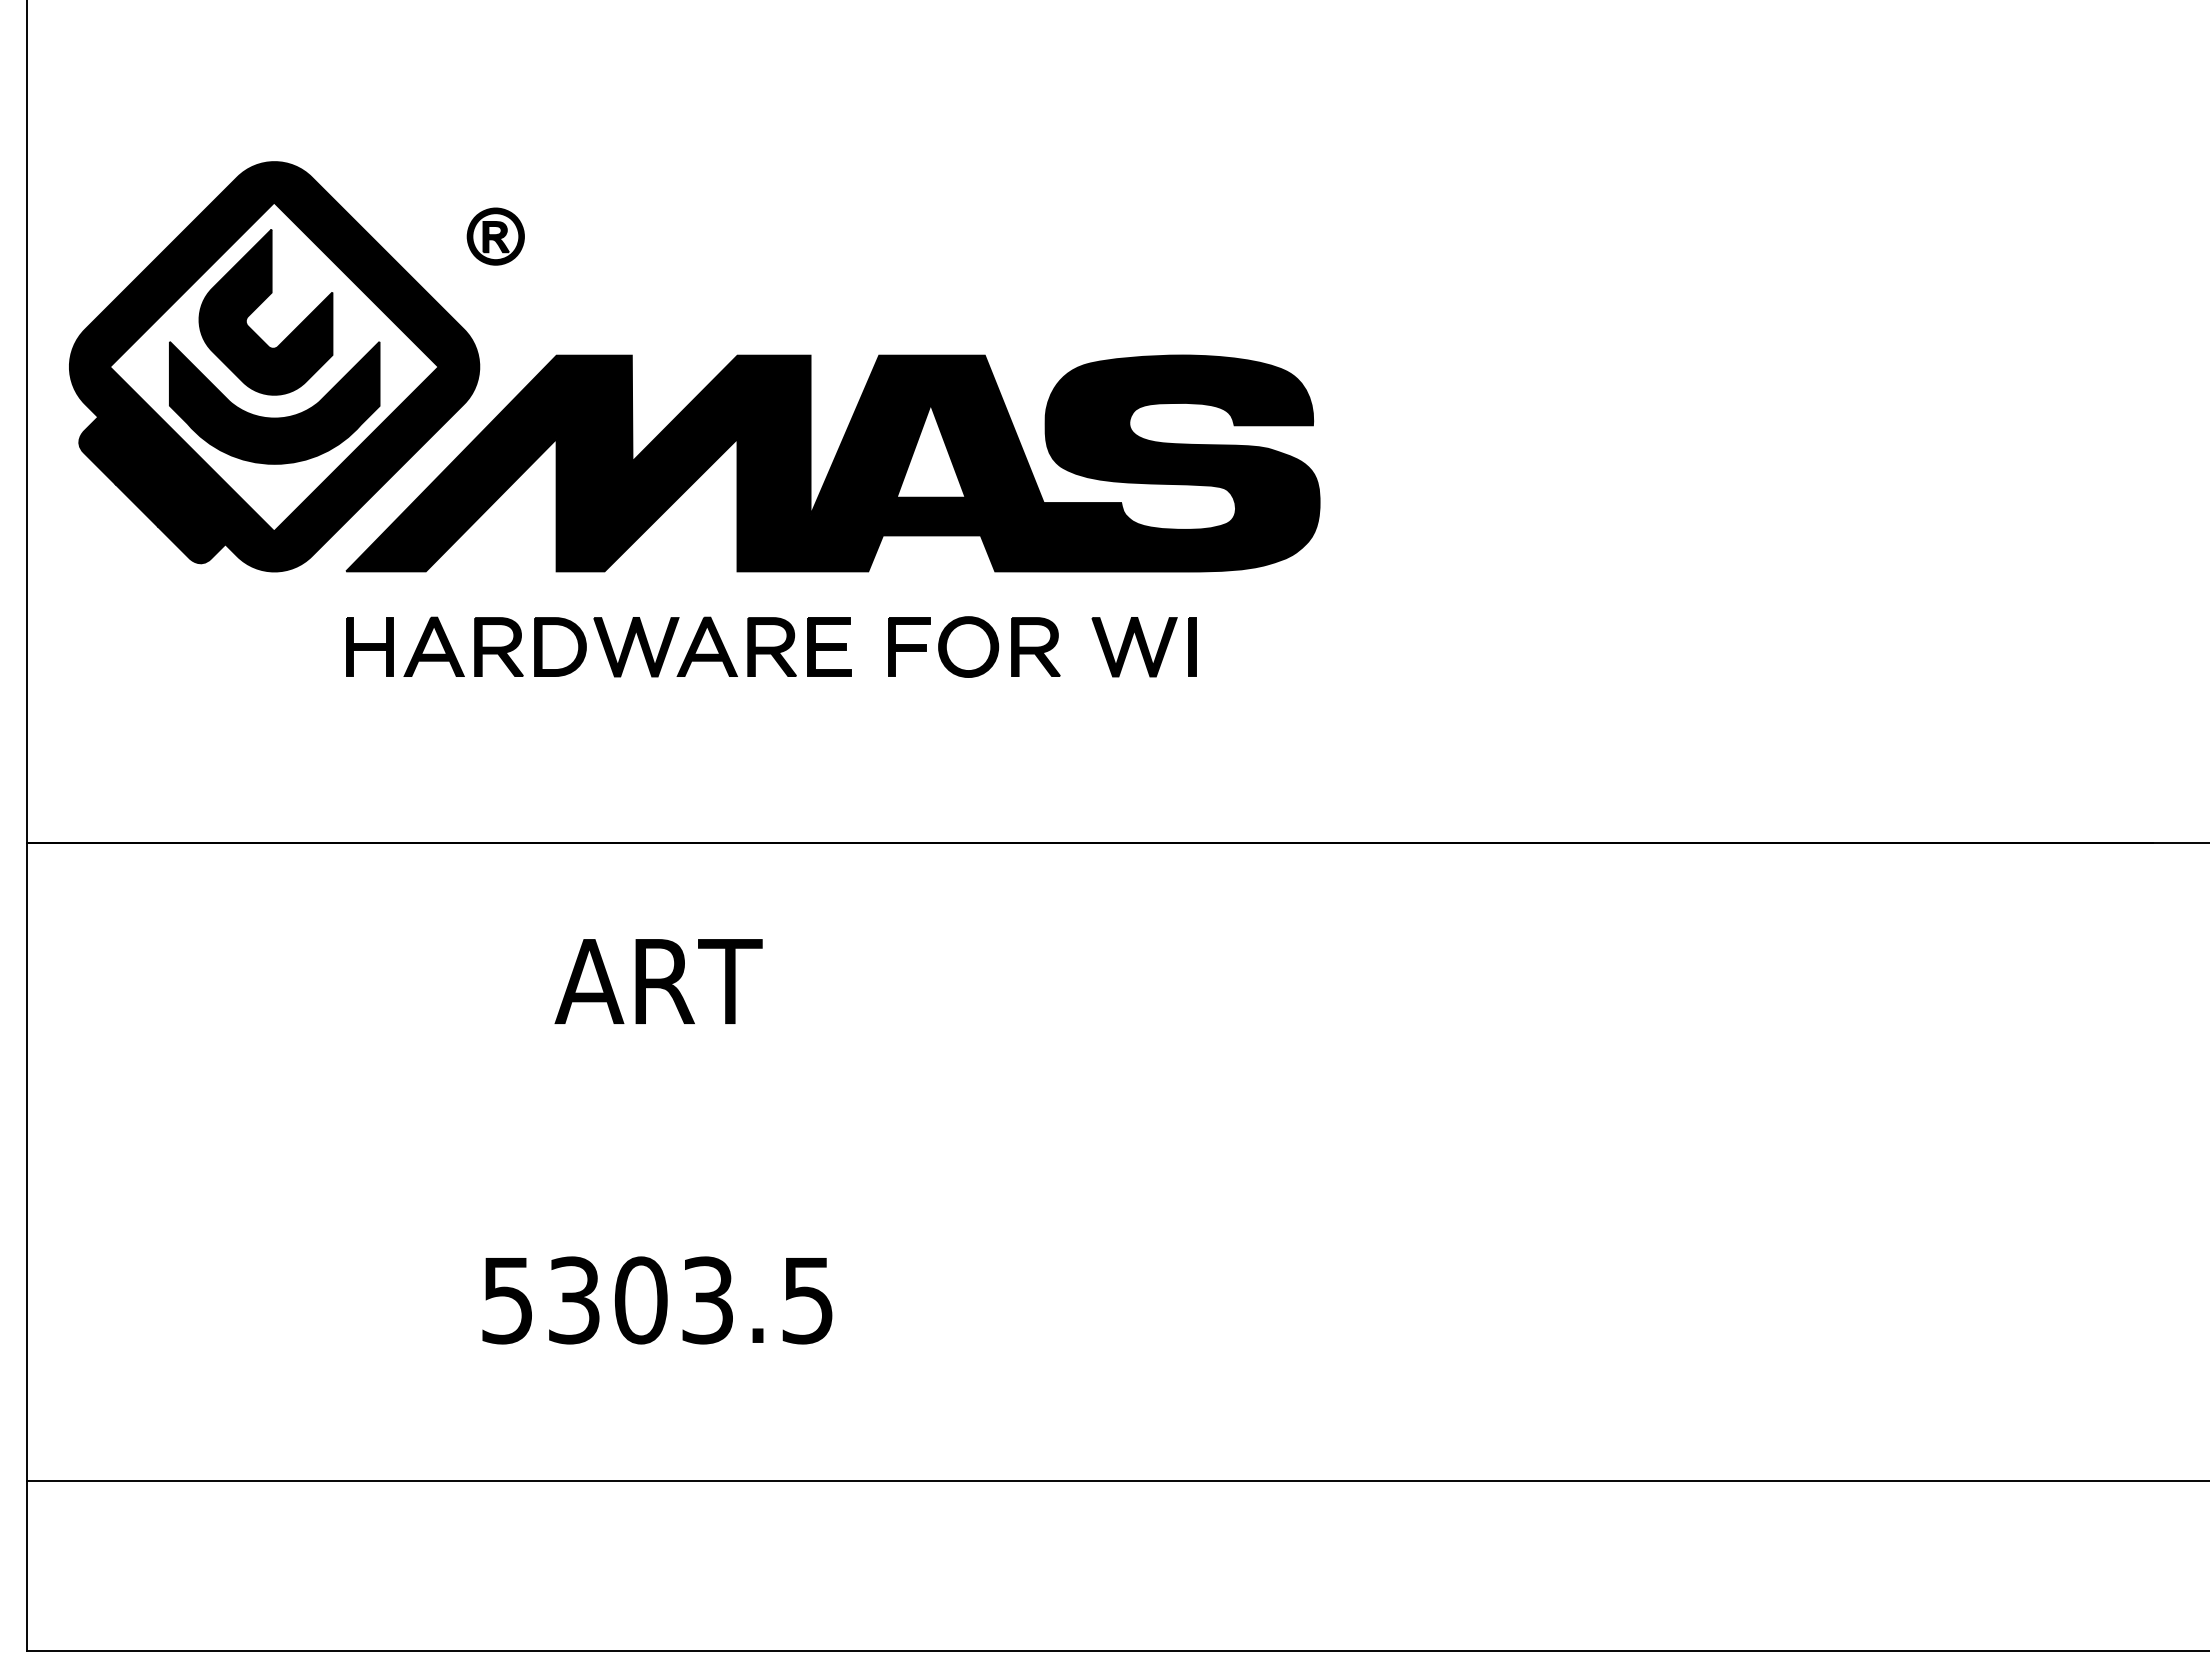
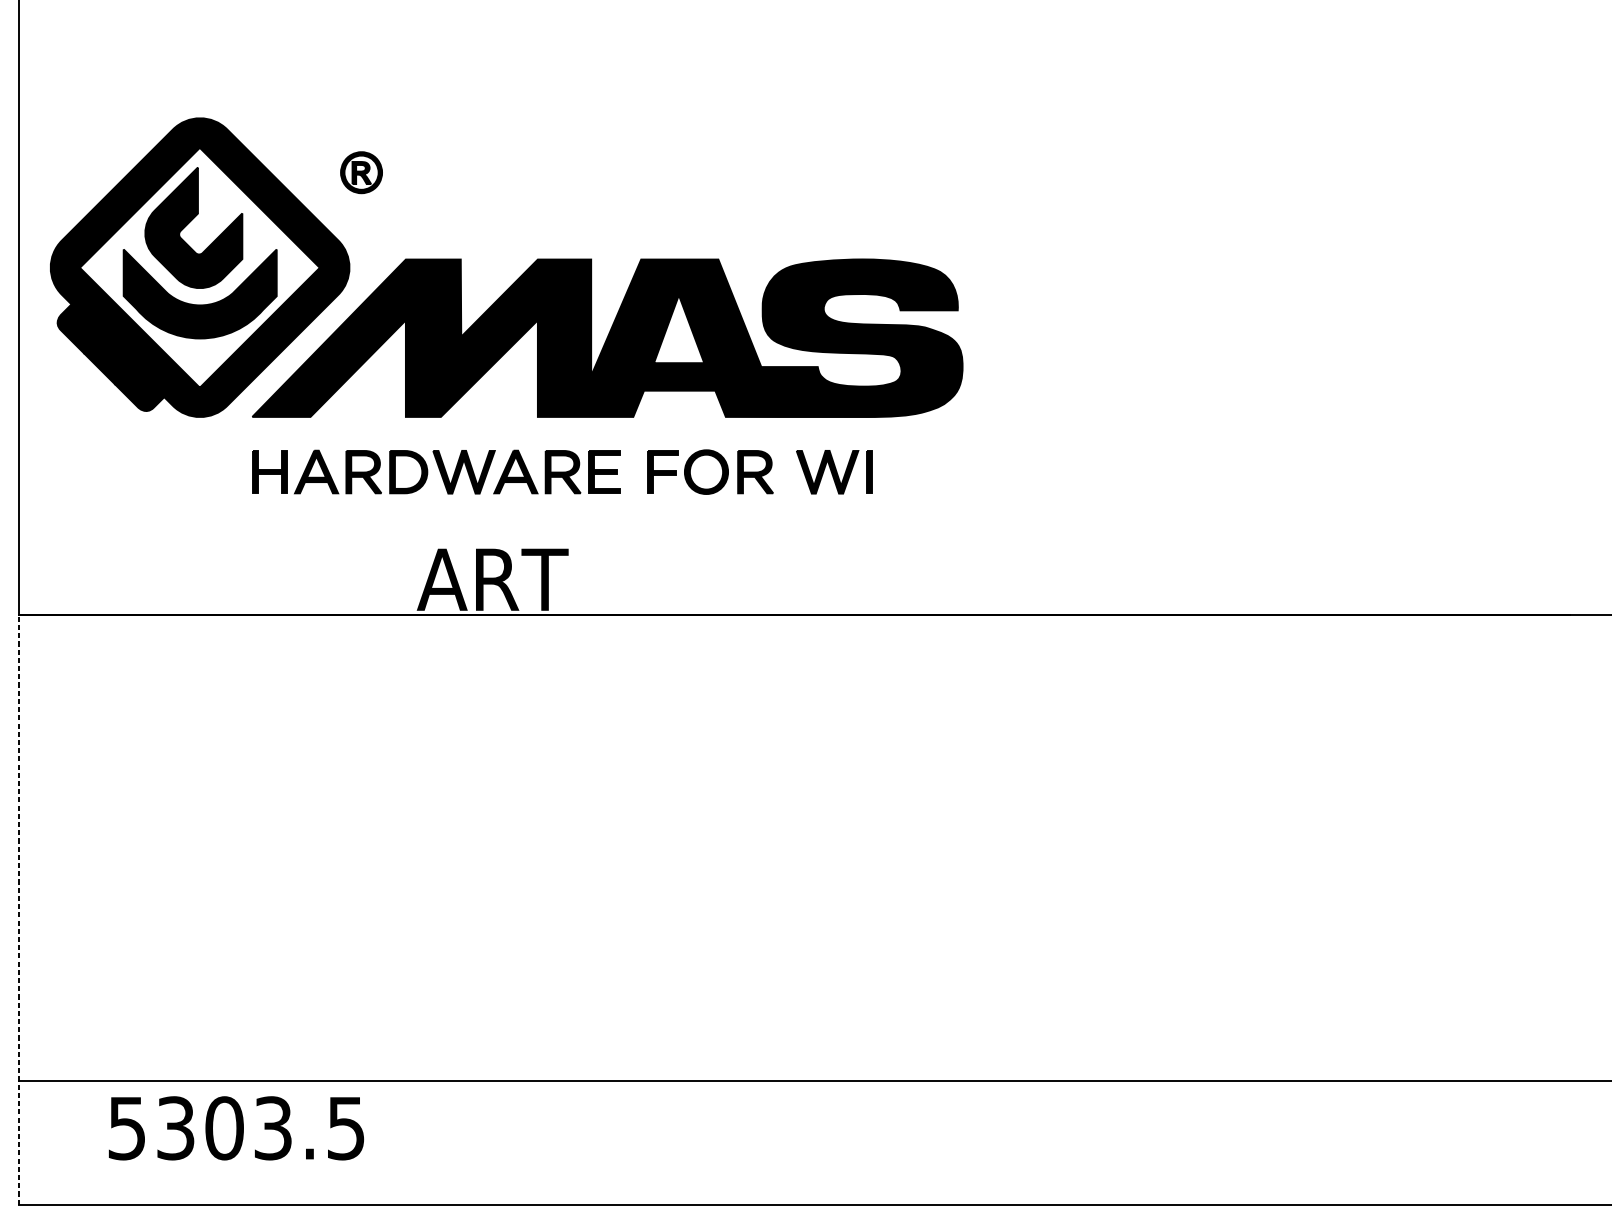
text: (658, 981) -> (492, 579), moved
line: (26, 1247) -> (19, 910), solid -> dashed
text: (657, 1300) -> (236, 1128), moved

